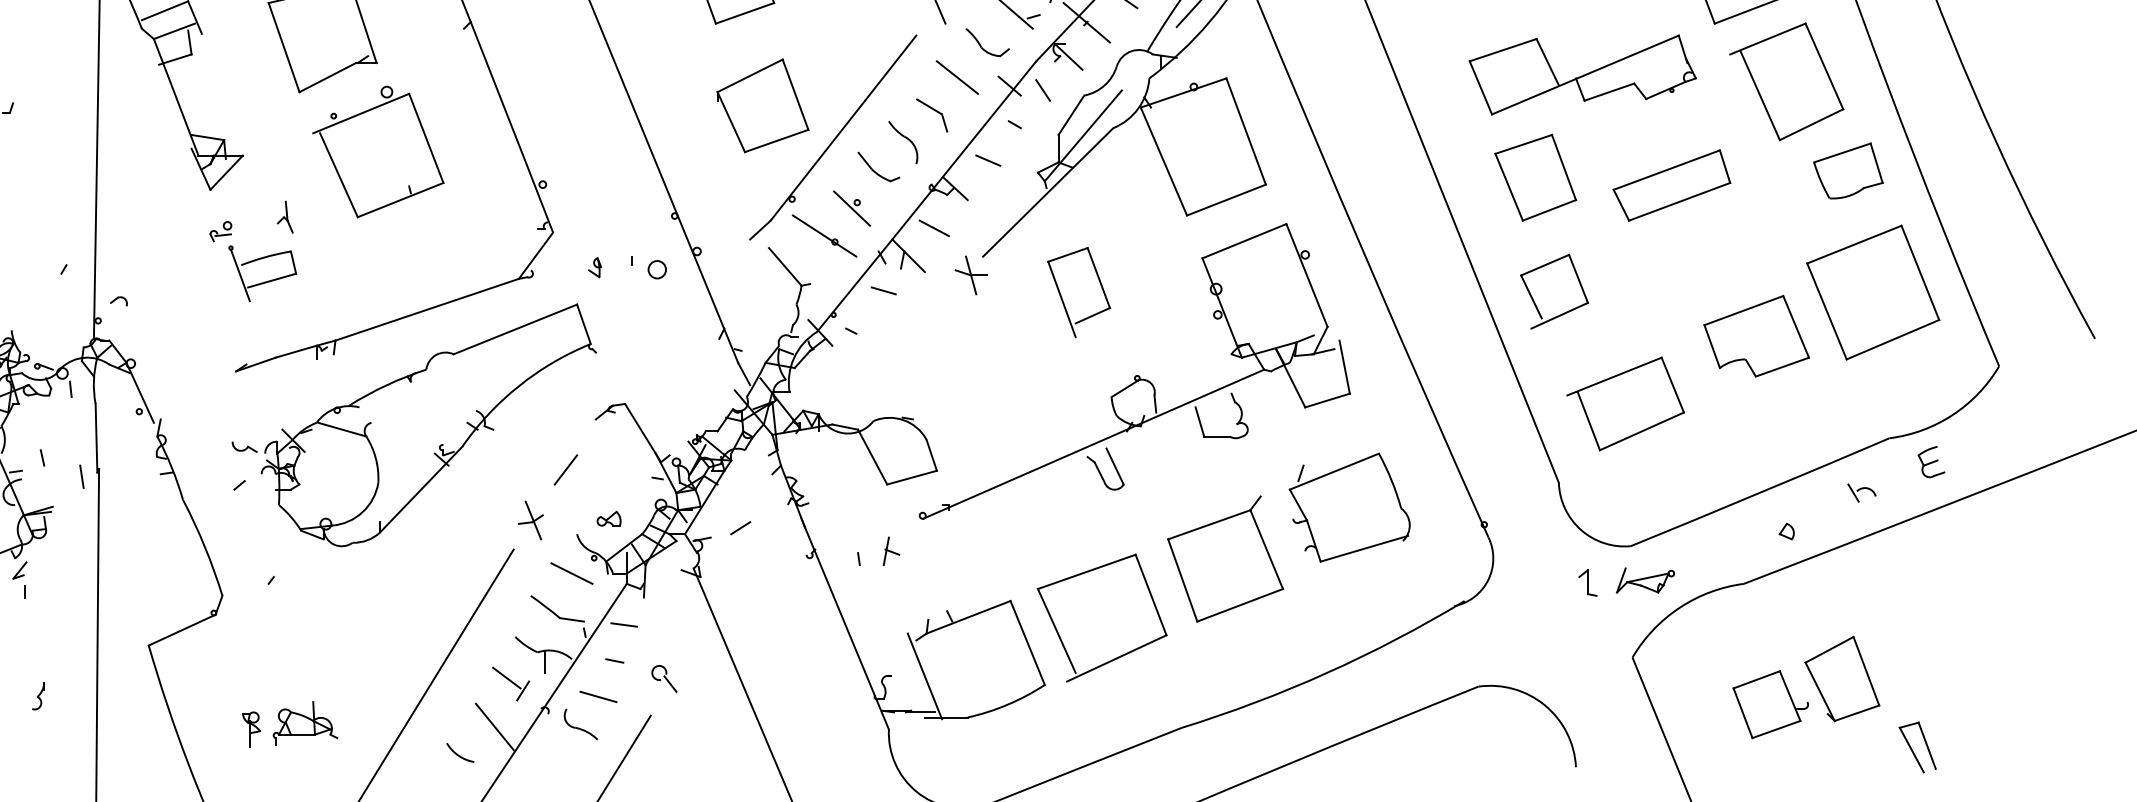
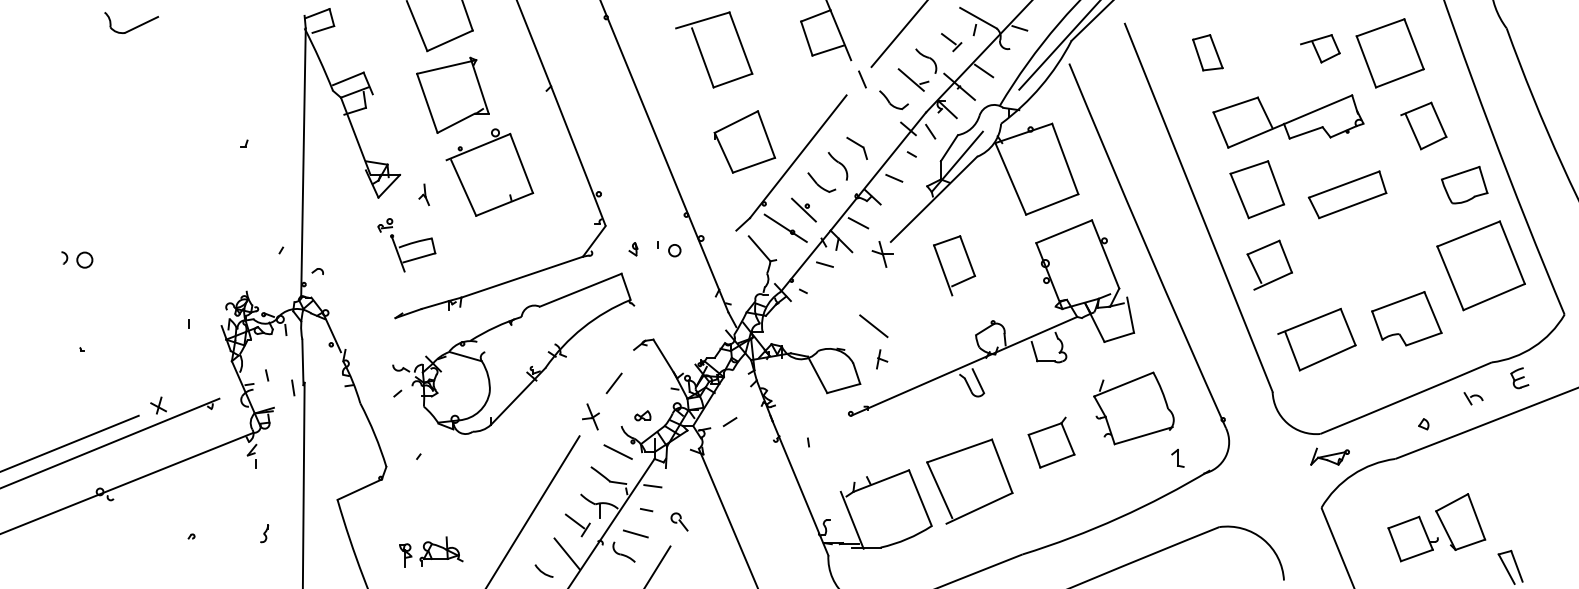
line: (956, 77) -> (873, 326), moved
part: (1786, 81) -> (1423, 125), size x0.6
part: (284, 216) -> (423, 194), moved
part: (1756, 335) -> (1406, 318), moved
part: (892, 551) -> (882, 359), moved
part: (1225, 559) -> (1051, 442), size x0.6
part: (1587, 581) -> (1177, 457), moved

